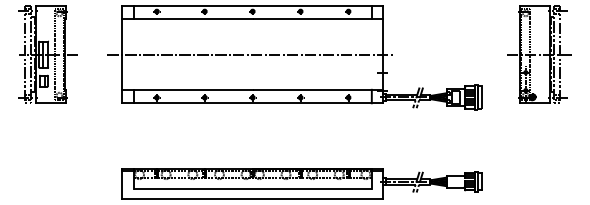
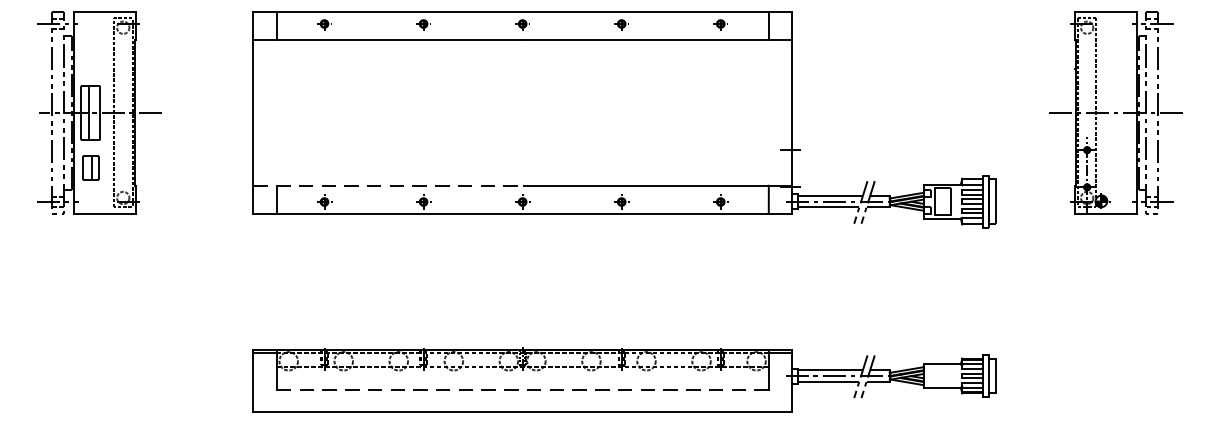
line: (251, 54) -> (520, 112), removed
line: (188, 89) -> (389, 185), solid -> dashed
line: (252, 188) -> (522, 389), solid -> dashed

